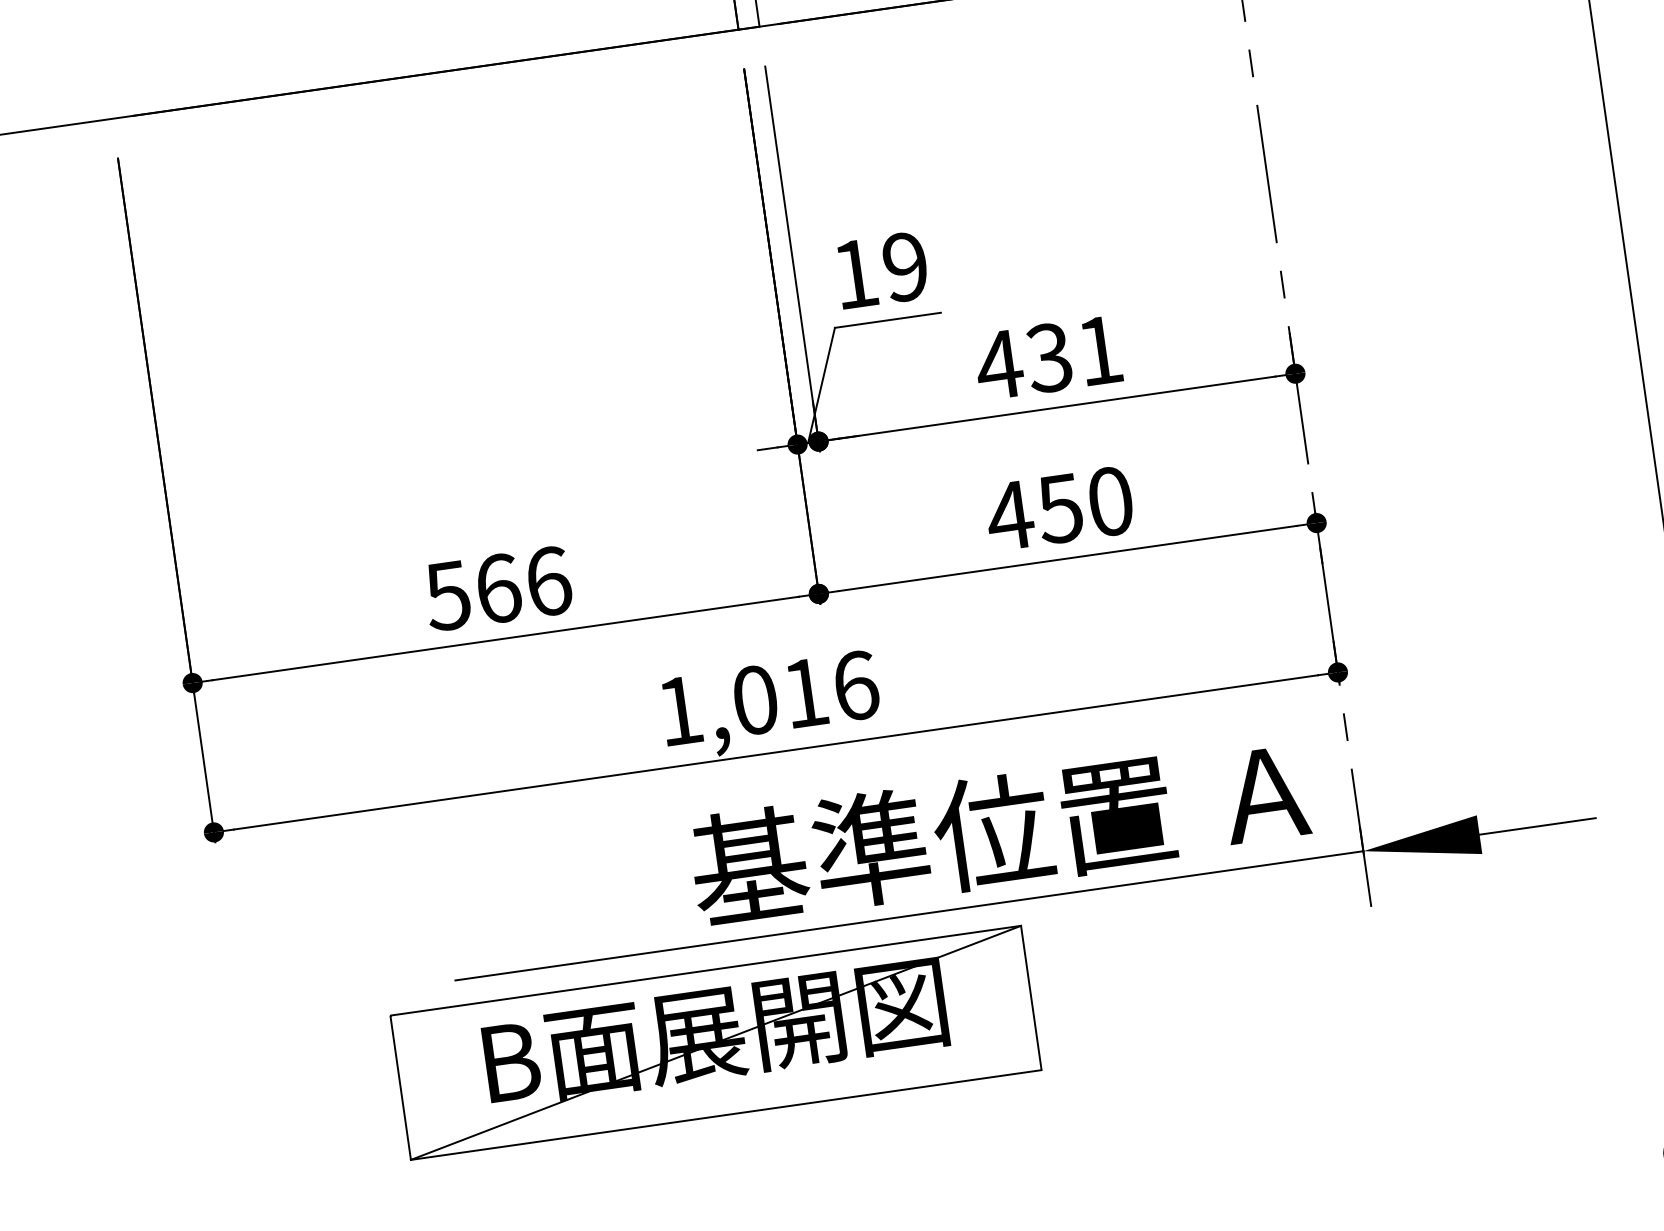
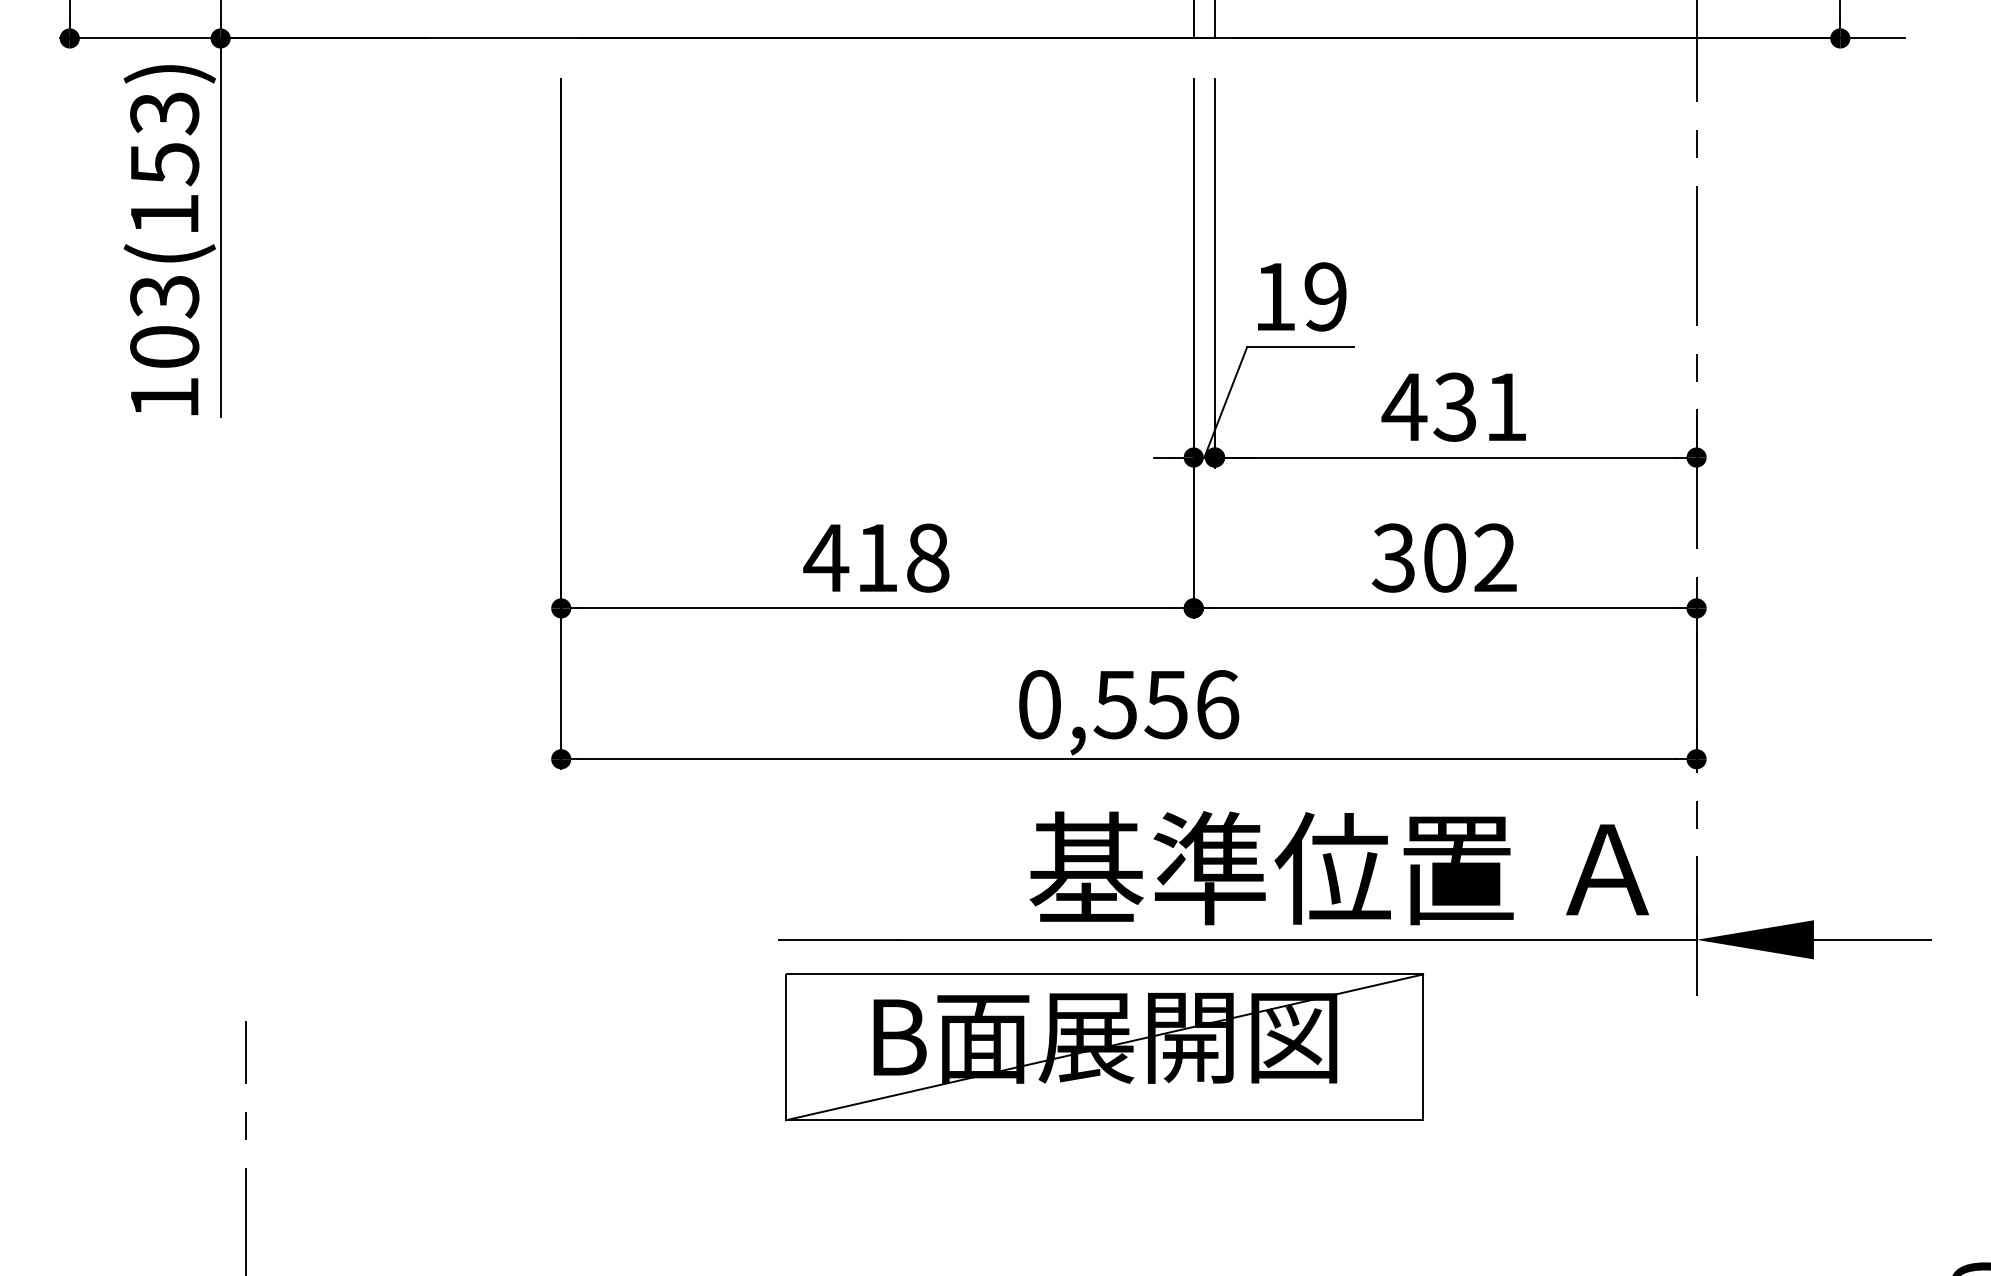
text: (1058, 508) -> (1443, 557), 450 -> 302
text: (497, 588) -> (876, 557), 566 -> 418
text: (743, 701) -> (1103, 704), 1,016 -> 0,556
part: (715, 1043) -> (1104, 1047), moved

